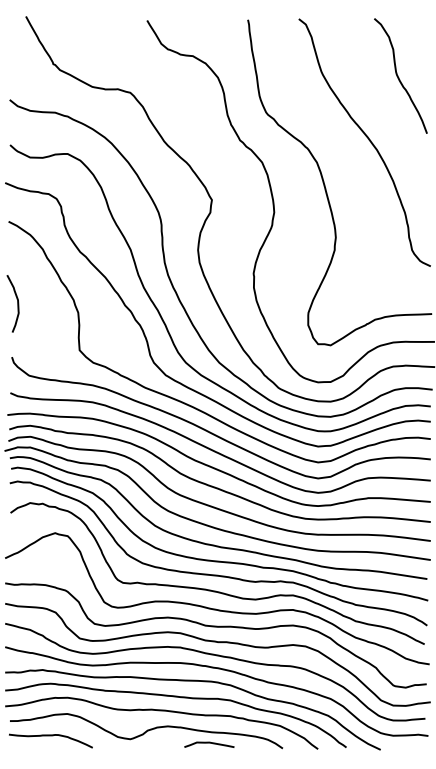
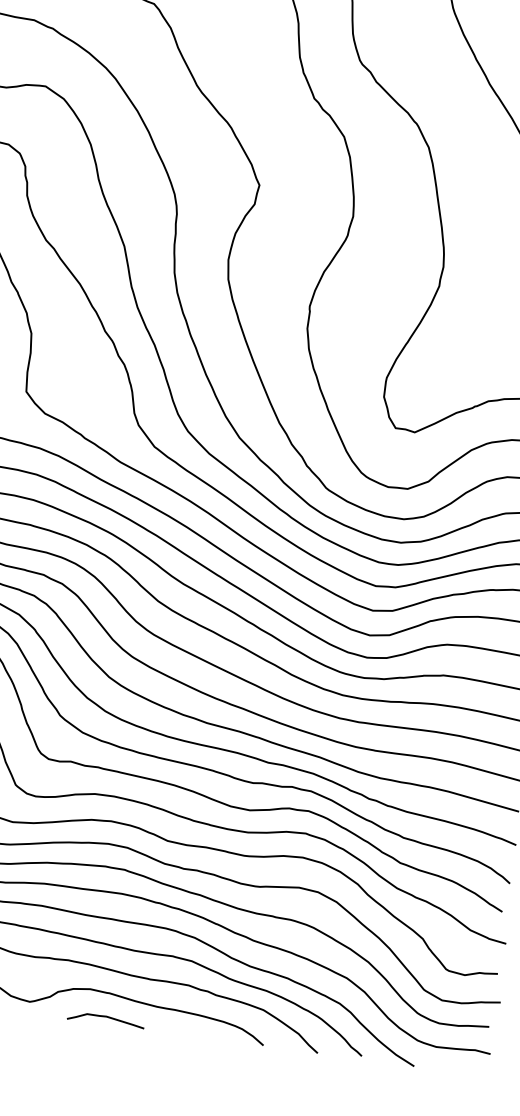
curve: (209, 743) -> (106, 1018), moved

